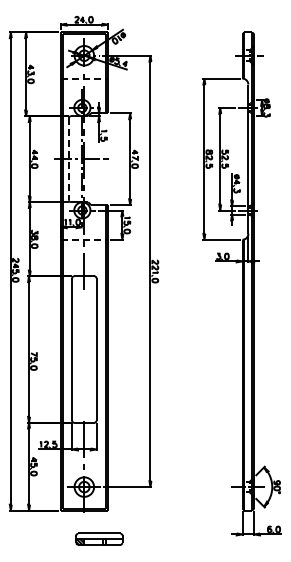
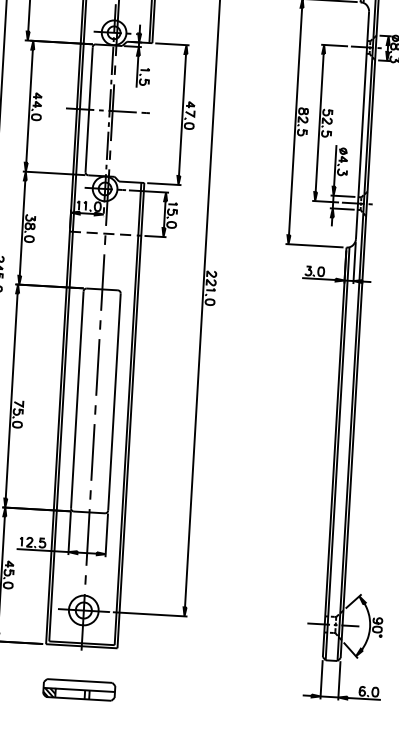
line: (68, 159) -> (88, 110), dashed -> solid
line: (83, 355) -> (94, 409), added
part: (99, 538) -> (79, 688), moved

